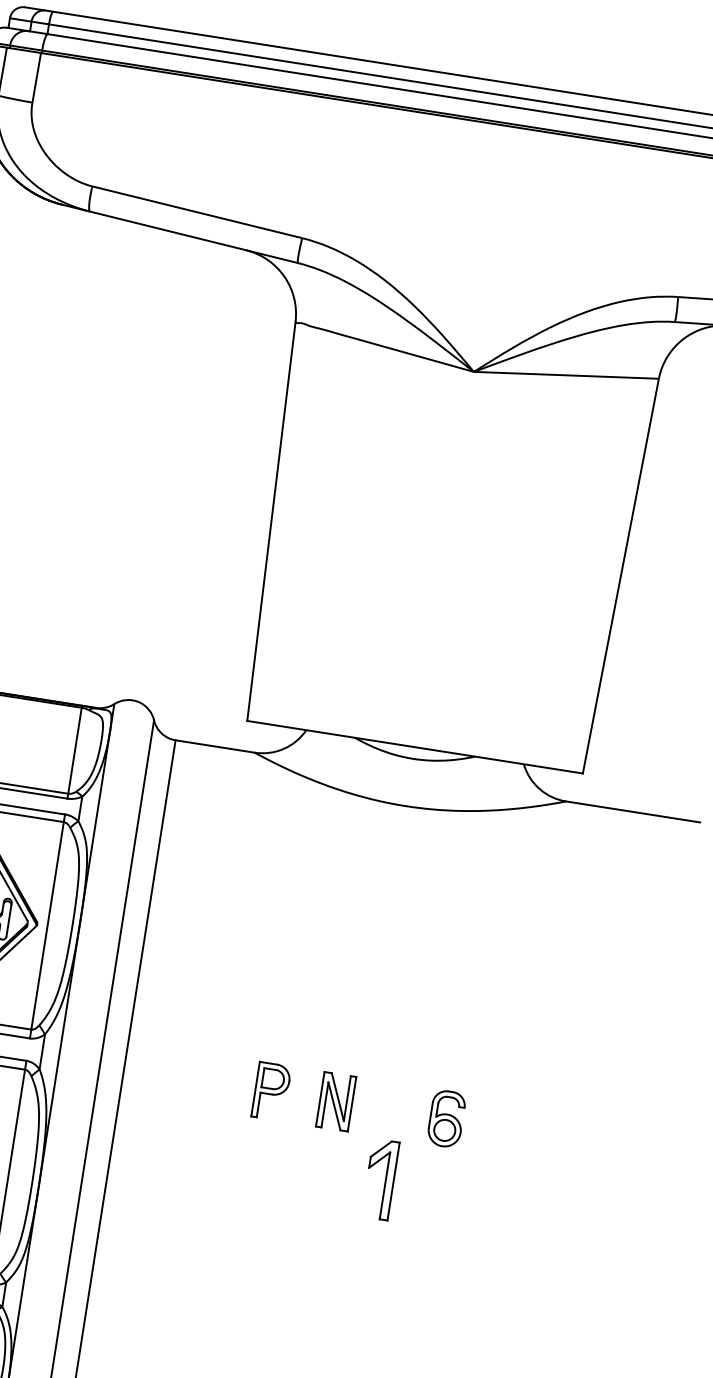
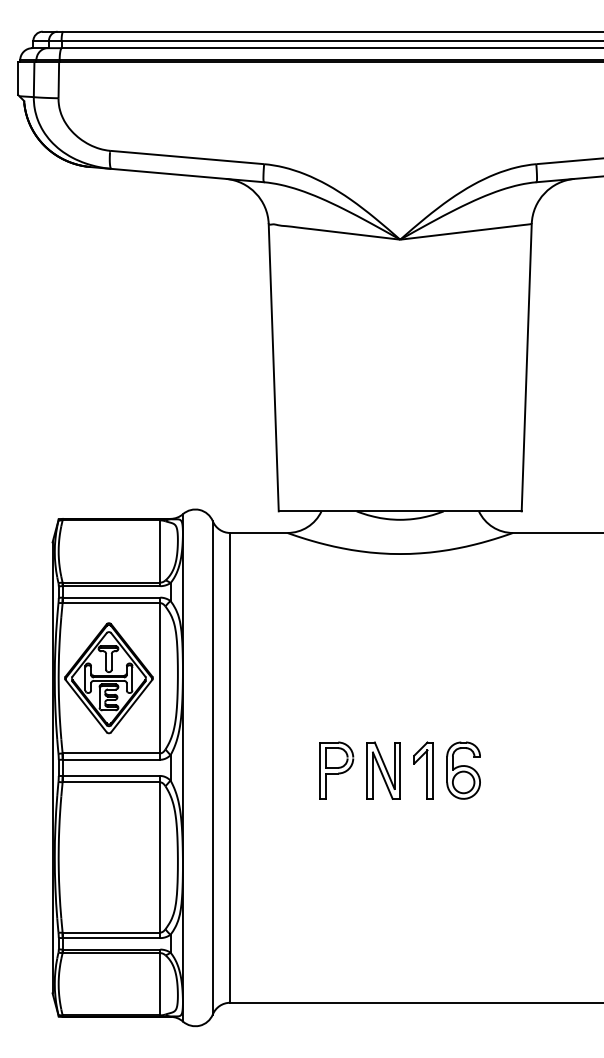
part: (271, 1091) -> (336, 770), size x1.43
part: (335, 1101) -> (383, 770), size x1.43
part: (446, 1118) -> (463, 770), size x1.43
part: (380, 1179) -> (423, 770), moved

